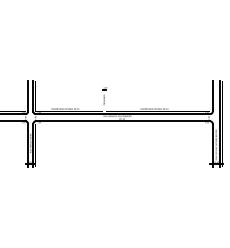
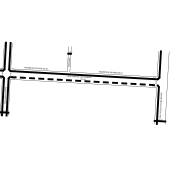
line: (123, 121) -> (84, 81), solid -> dashed
line: (219, 123) -> (164, 87), removed

